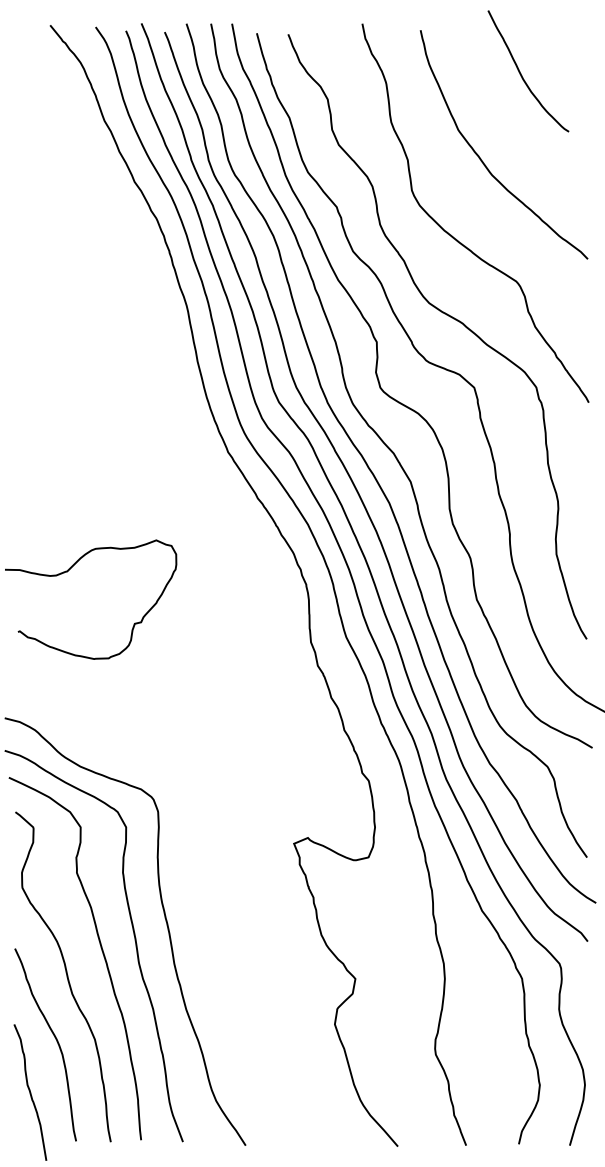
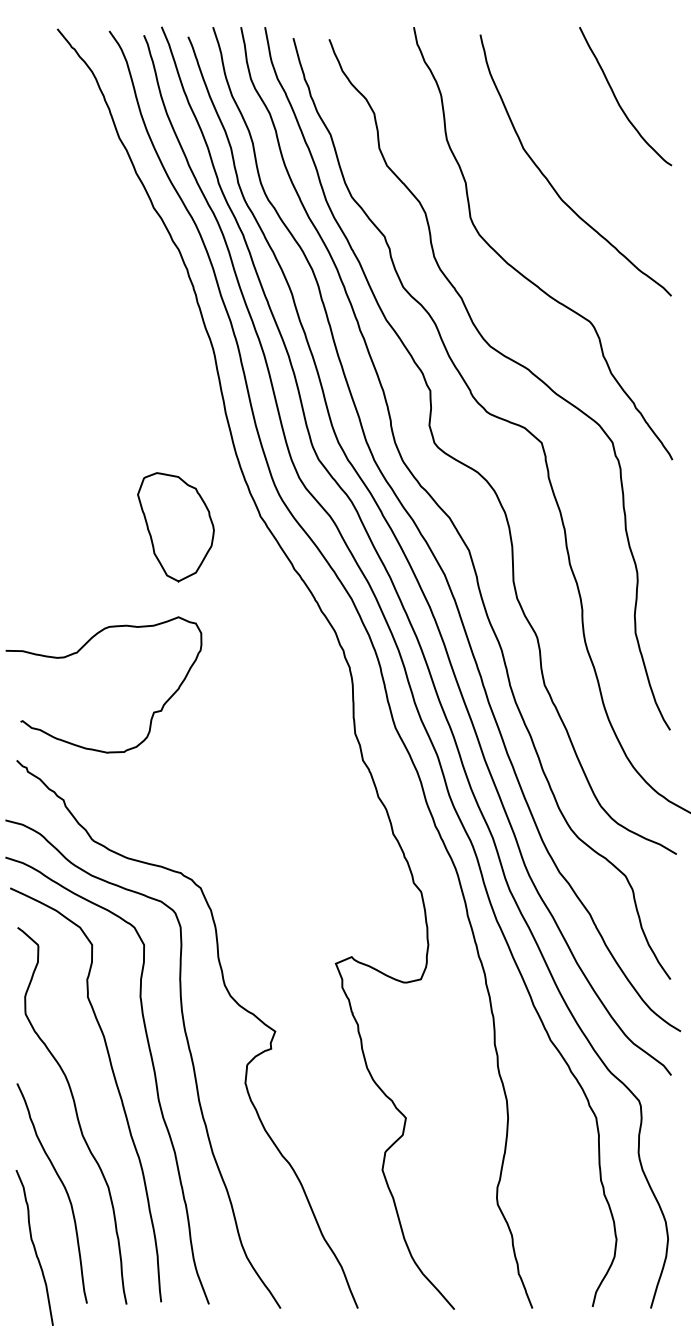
curve: (521, 73) -> (617, 99), moved
part: (153, 461) -> (175, 527), added
curve: (200, 872) -> (229, 996), added

